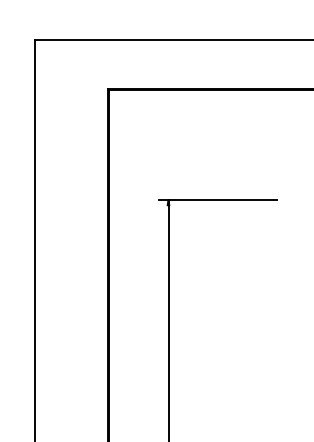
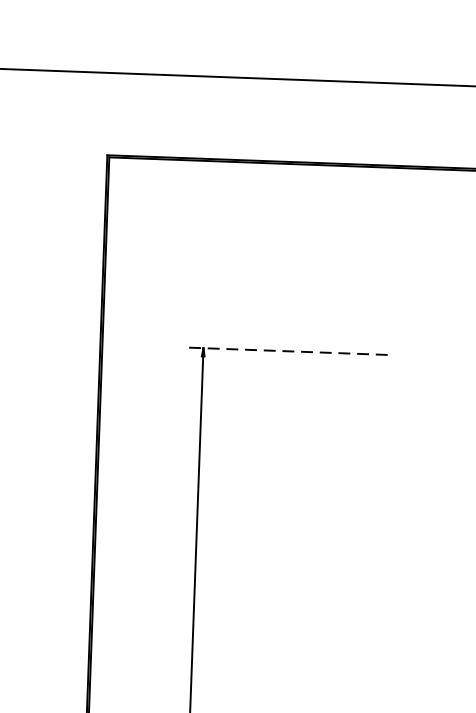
line: (217, 200) -> (286, 351), solid -> dashed

